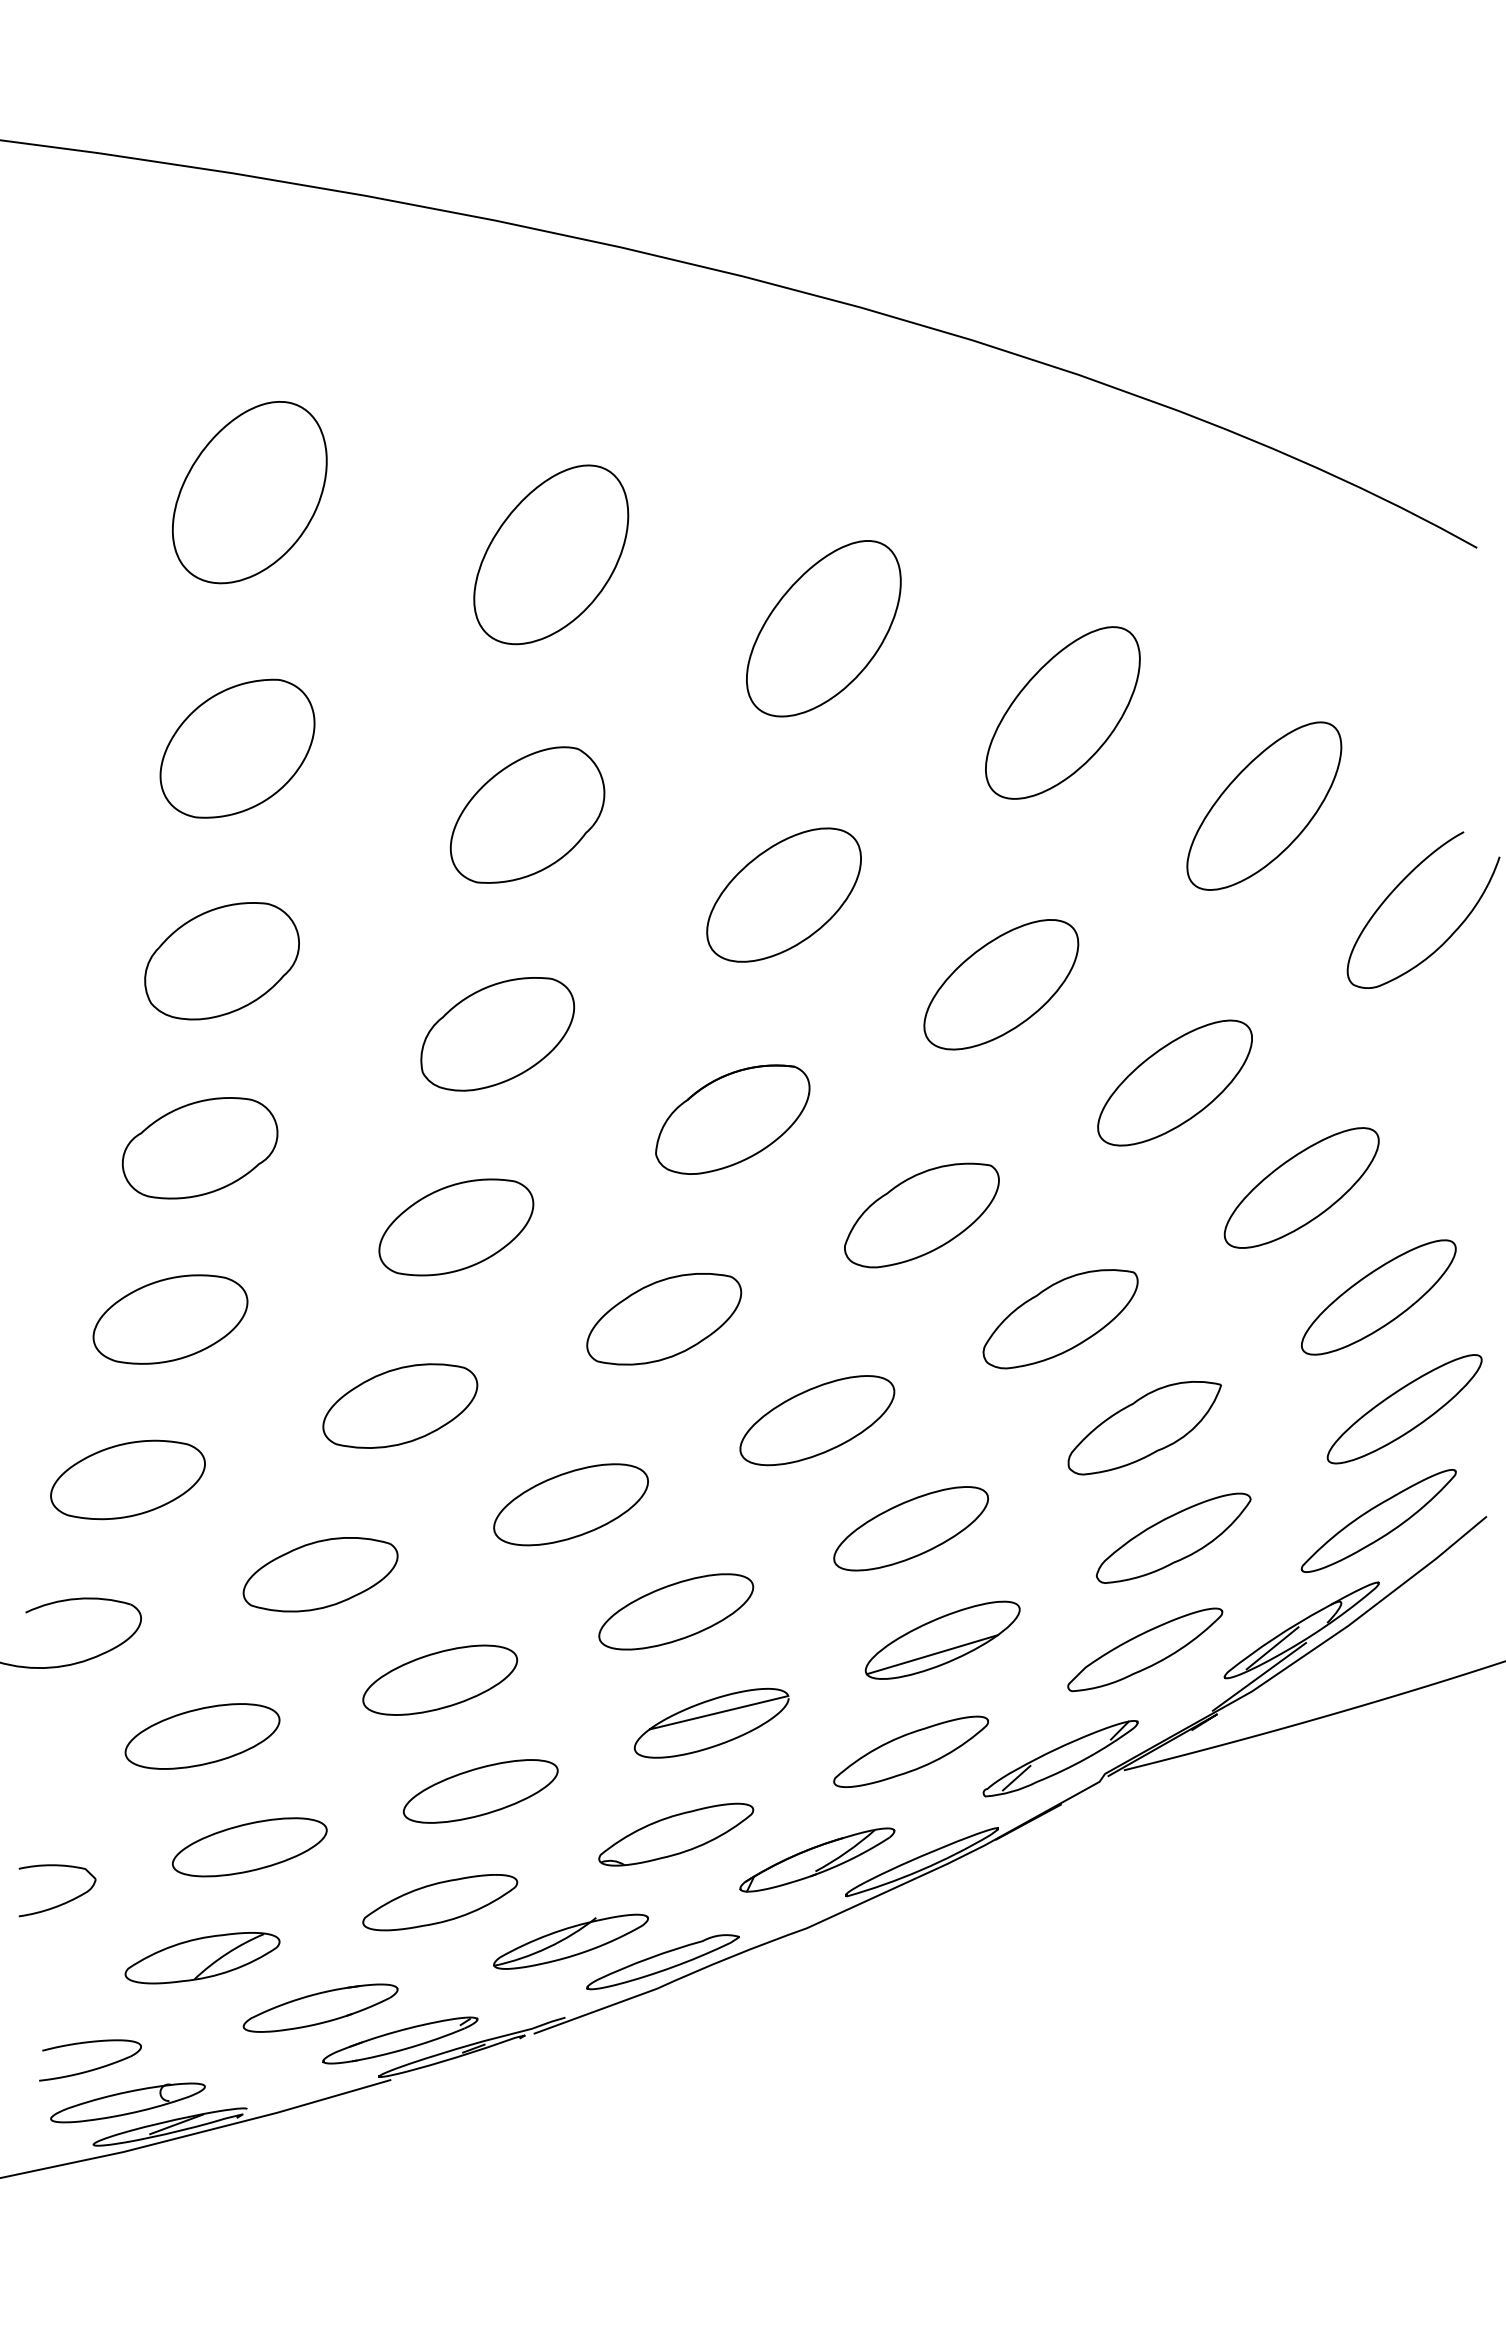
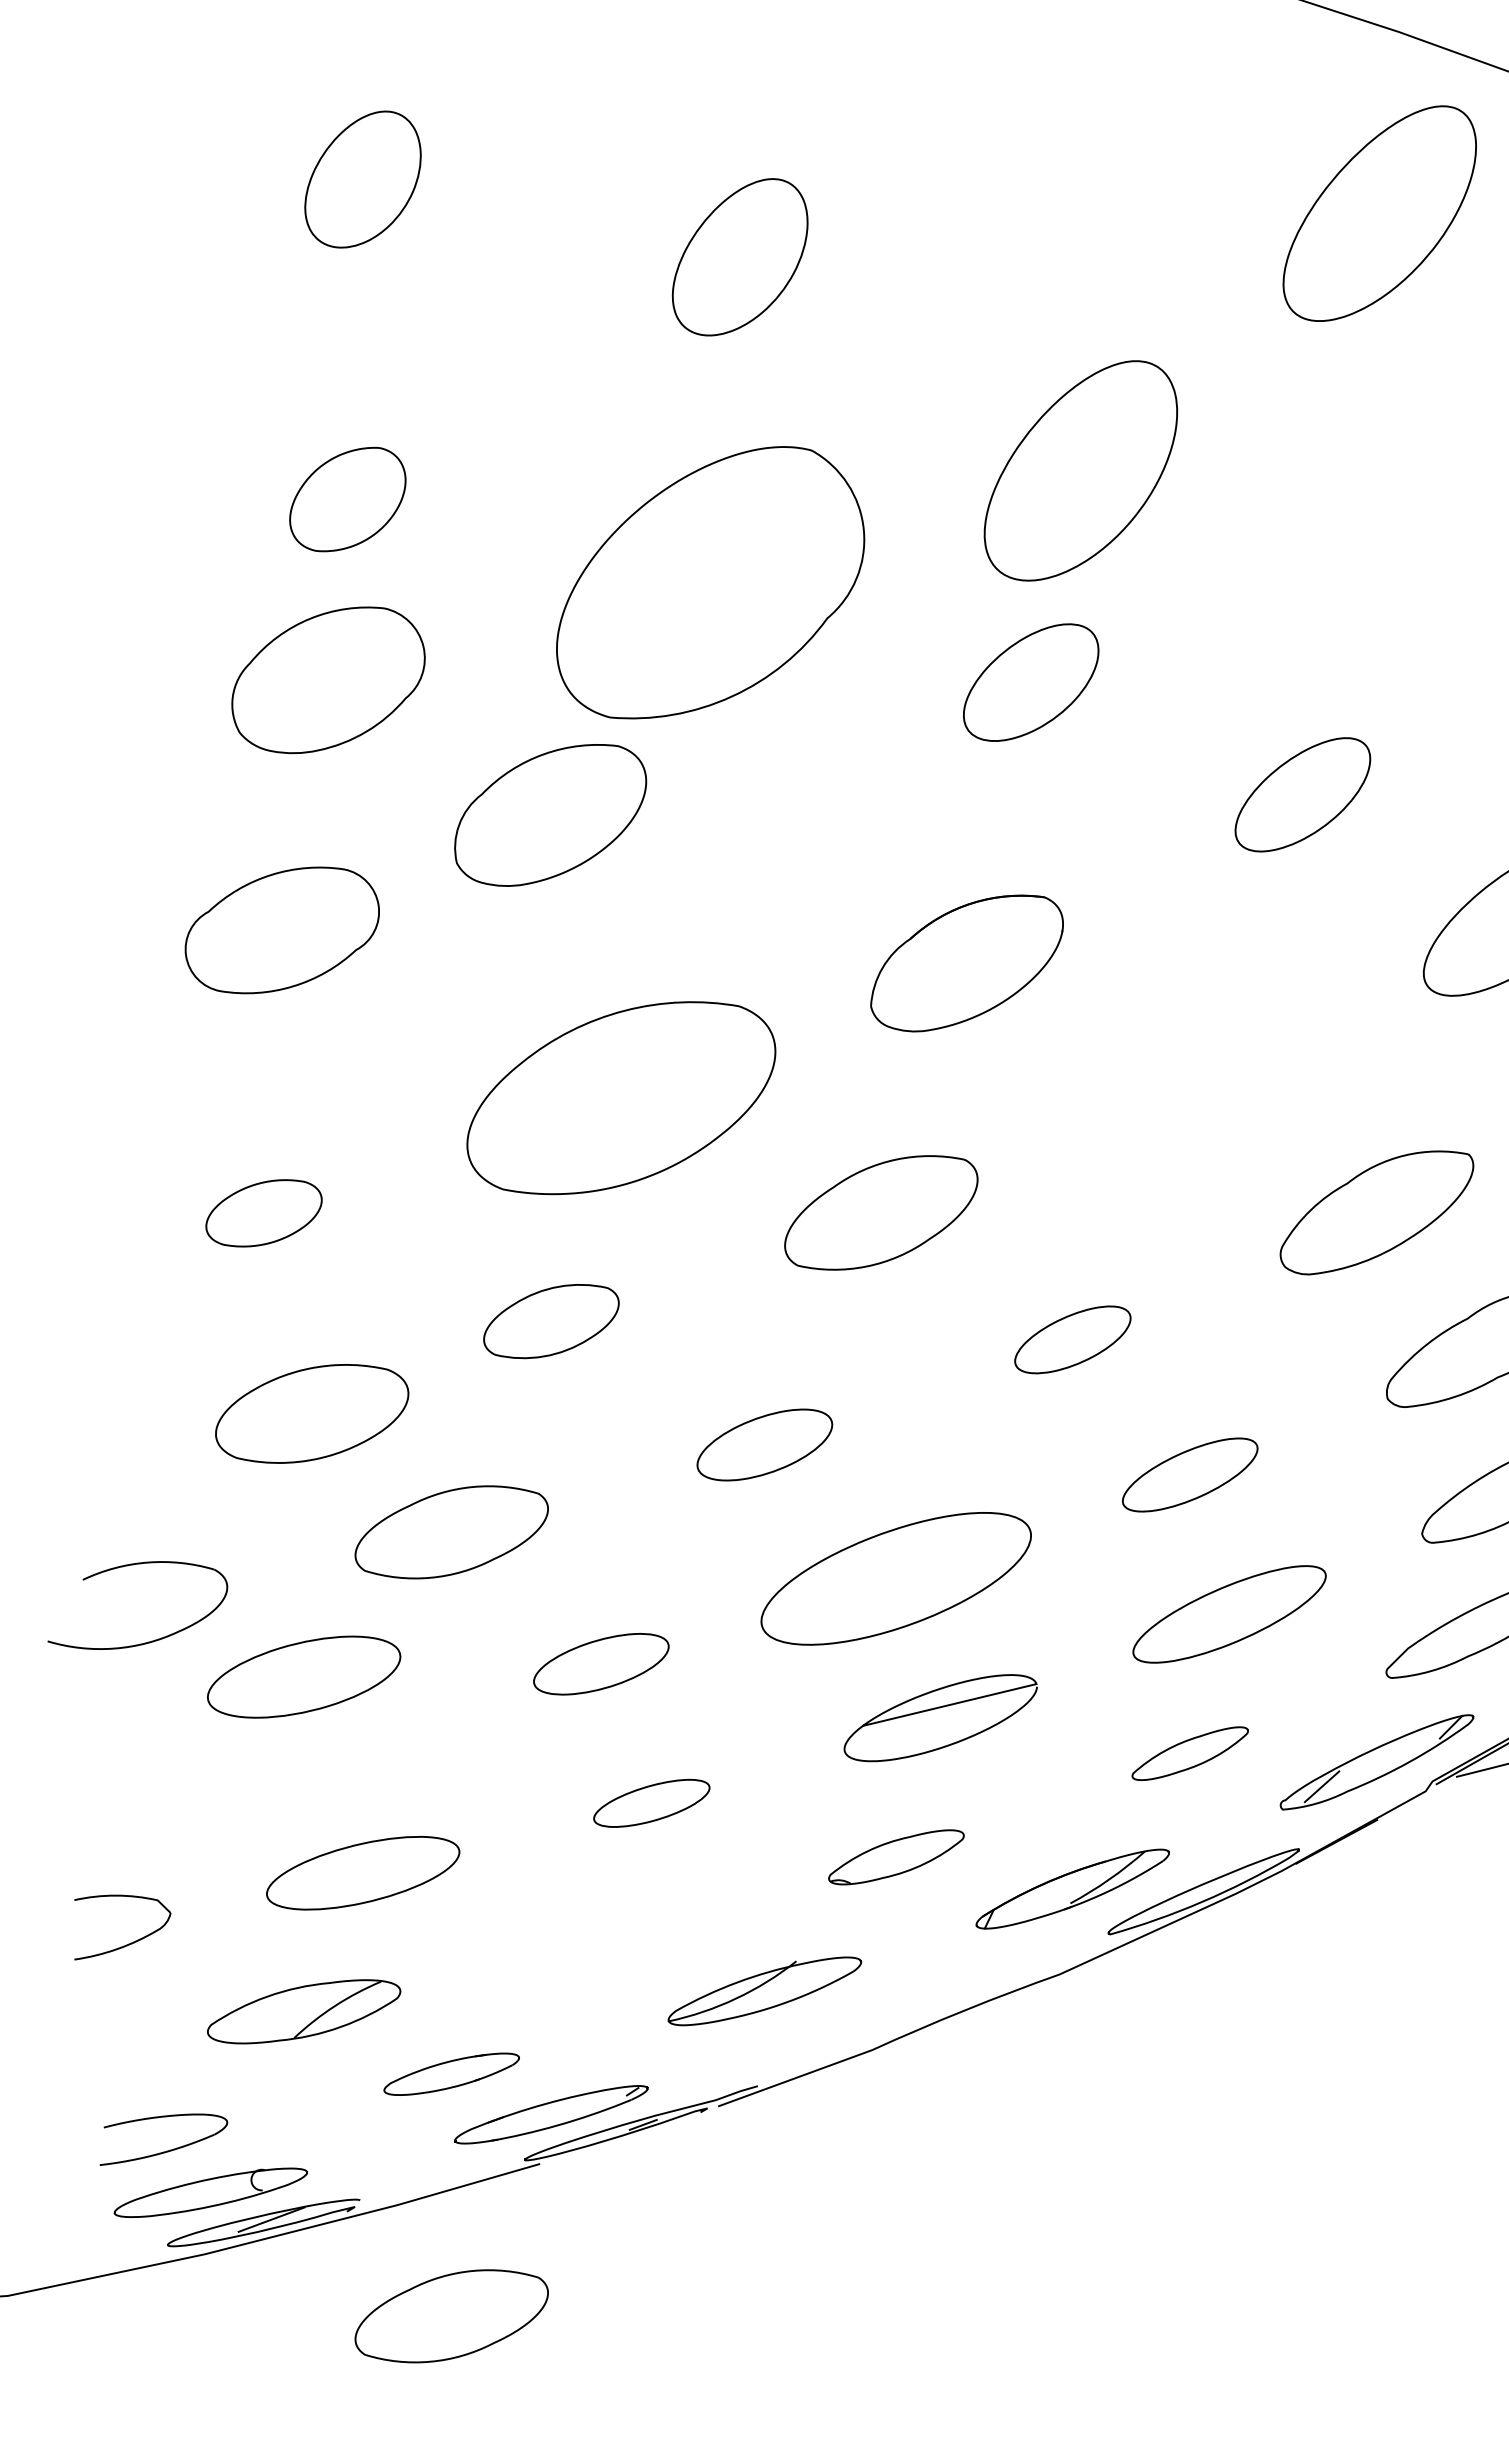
part: (249, 492) -> (362, 179), size x0.6
part: (551, 554) -> (740, 256), size x0.7
part: (823, 628) -> (1080, 470), moved
part: (1062, 712) -> (1379, 213), moved
part: (237, 748) -> (347, 499), size x0.6
part: (527, 814) -> (710, 581), size x1.6
part: (783, 894) -> (1030, 681), size x0.7
part: (221, 961) -> (327, 680), moved
part: (1001, 984) -> (1303, 794), size x0.7
part: (497, 1034) -> (550, 815), moved
part: (199, 1148) -> (281, 930), moved
part: (921, 1215) -> (1203, 1083), removed
part: (456, 1227) -> (621, 1098), size x1.6
part: (170, 1319) -> (264, 1213), size x0.6
part: (400, 1405) -> (551, 1320), size x0.7
part: (817, 1420) -> (1072, 1339), size x0.6
part: (127, 1479) -> (311, 1413), moved
part: (570, 1504) -> (764, 1444), size x0.7
part: (911, 1528) -> (1190, 1474), size x0.7
part: (676, 1611) -> (896, 1578), size x1.4
line: (931, 1654) -> (1215, 1632), removed
part: (440, 1679) -> (601, 1663), size x0.7
part: (202, 1736) -> (304, 1677), moved
part: (911, 1751) -> (1190, 1753), size x0.6
part: (480, 1791) -> (651, 1803), size x0.6
part: (676, 1834) -> (896, 1857), size x0.7
part: (440, 1902) -> (601, 1942), removed
part: (662, 1962) -> (879, 2017), removed
part: (320, 2007) -> (451, 2073), size x0.7
part: (320, 2201) -> (451, 2316), added

